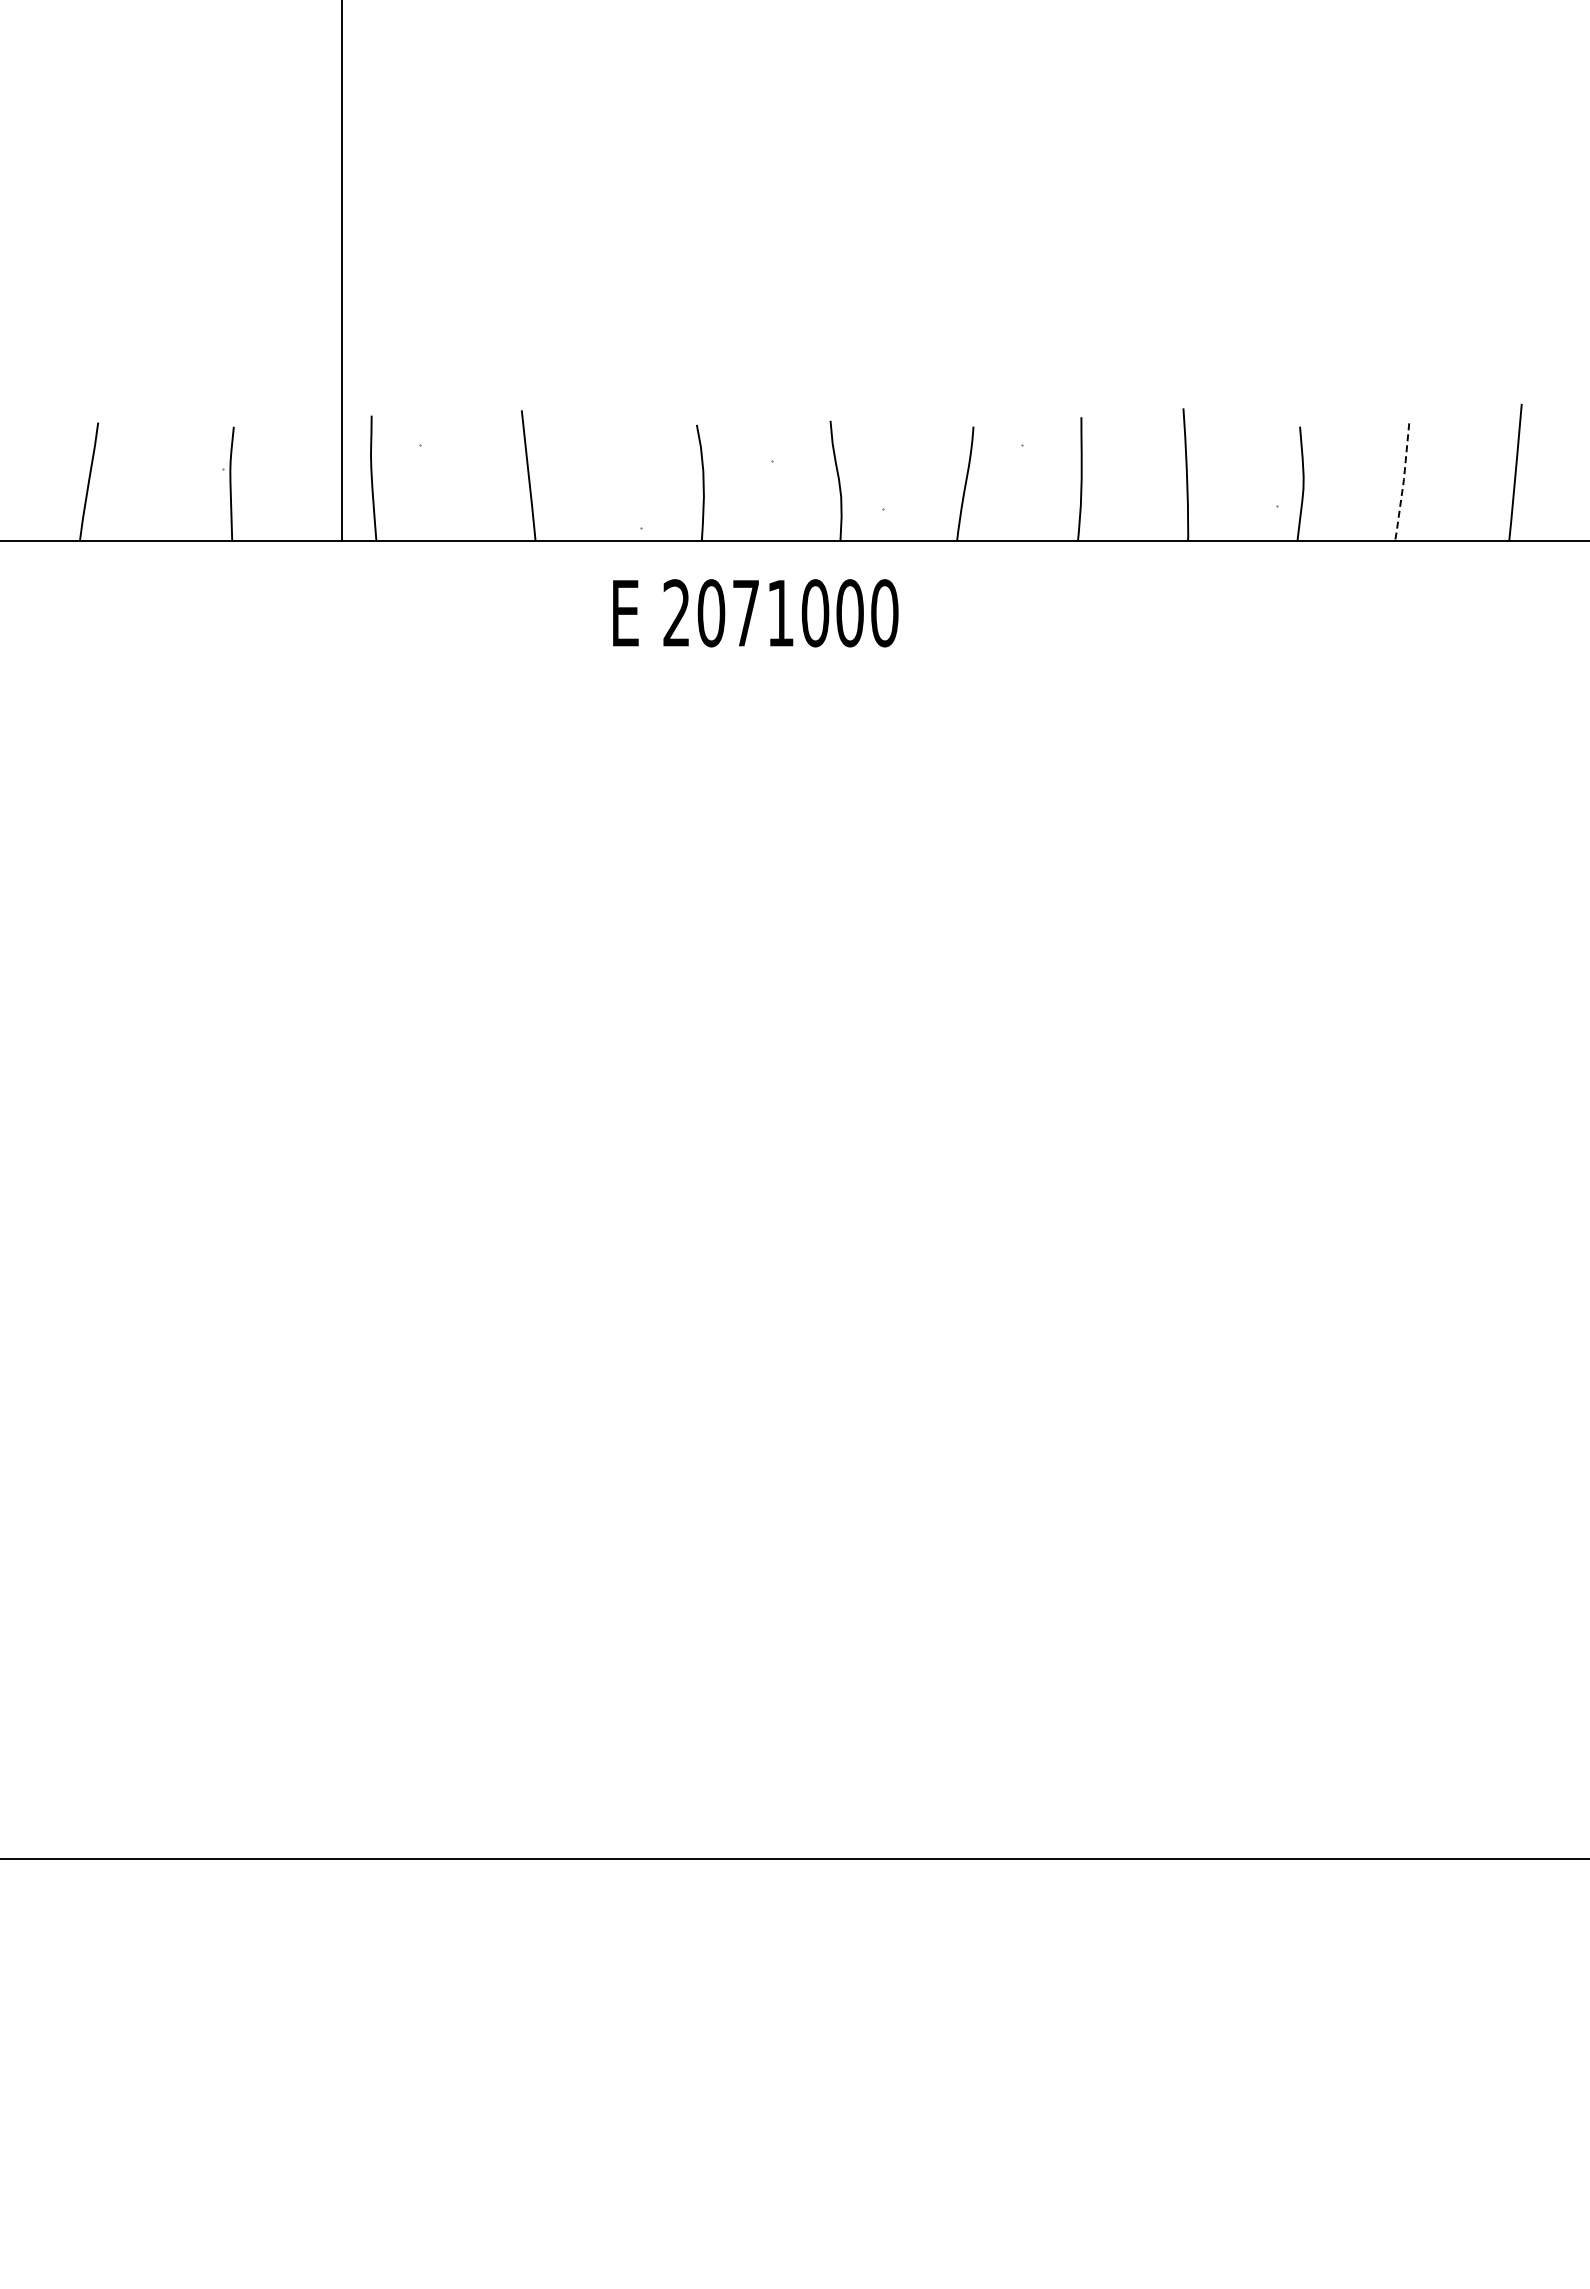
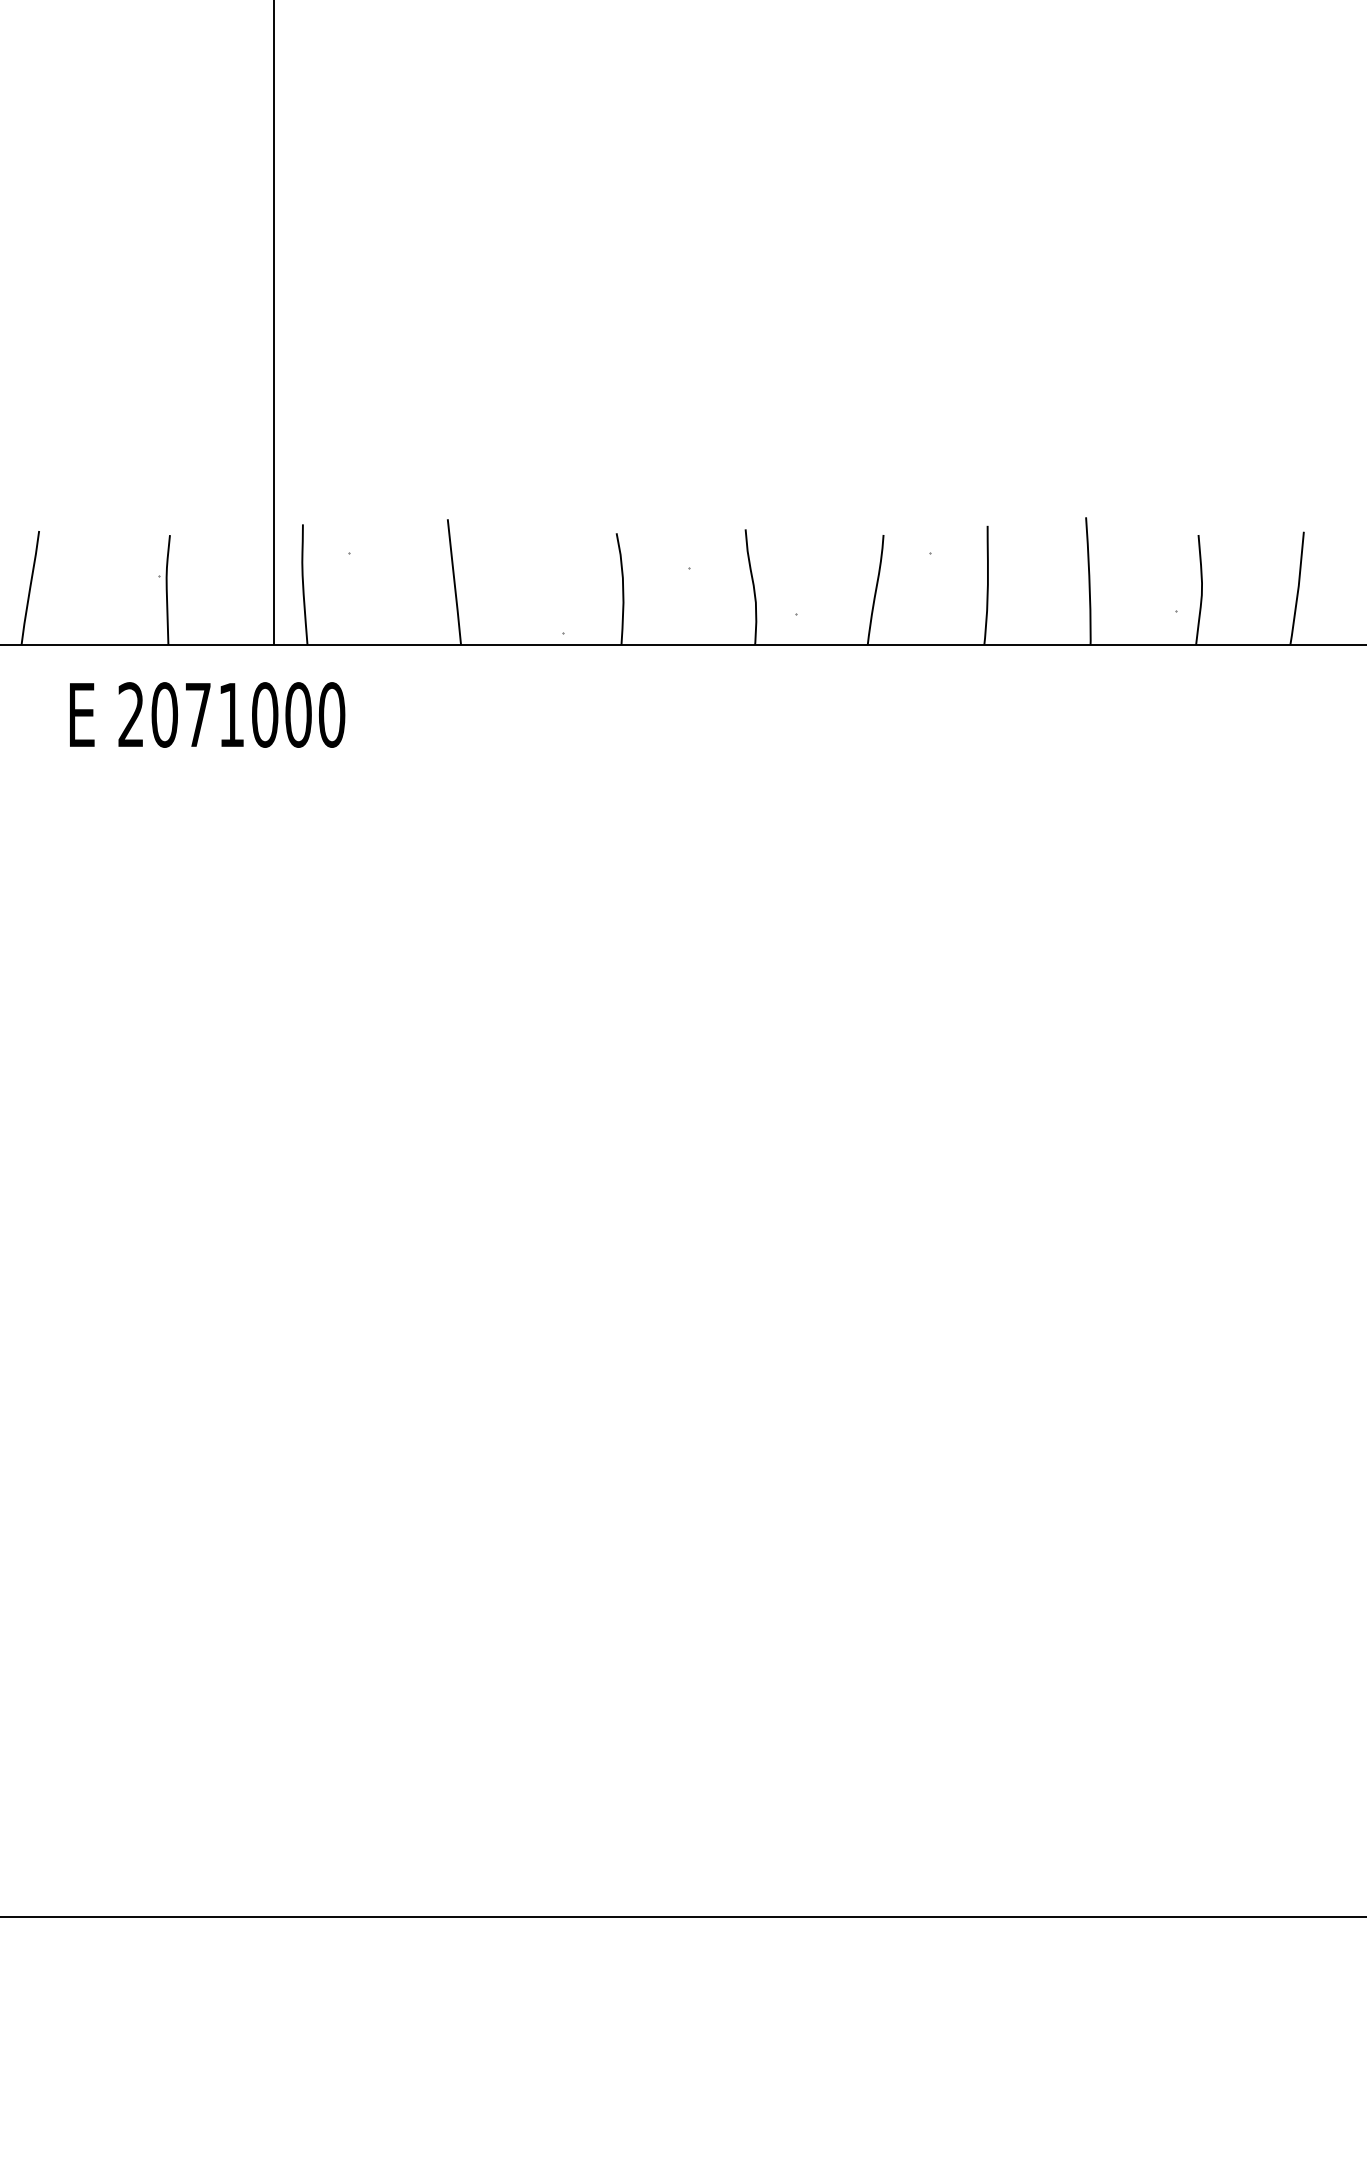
line: (1403, 482) -> (1298, 588), dashed -> solid
text: (755, 613) -> (207, 715), moved

